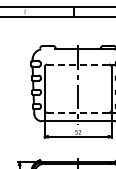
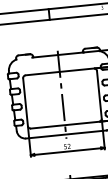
line: (78, 64) -> (60, 71), dashed -> solid
line: (78, 112) -> (65, 124), dashed -> solid

